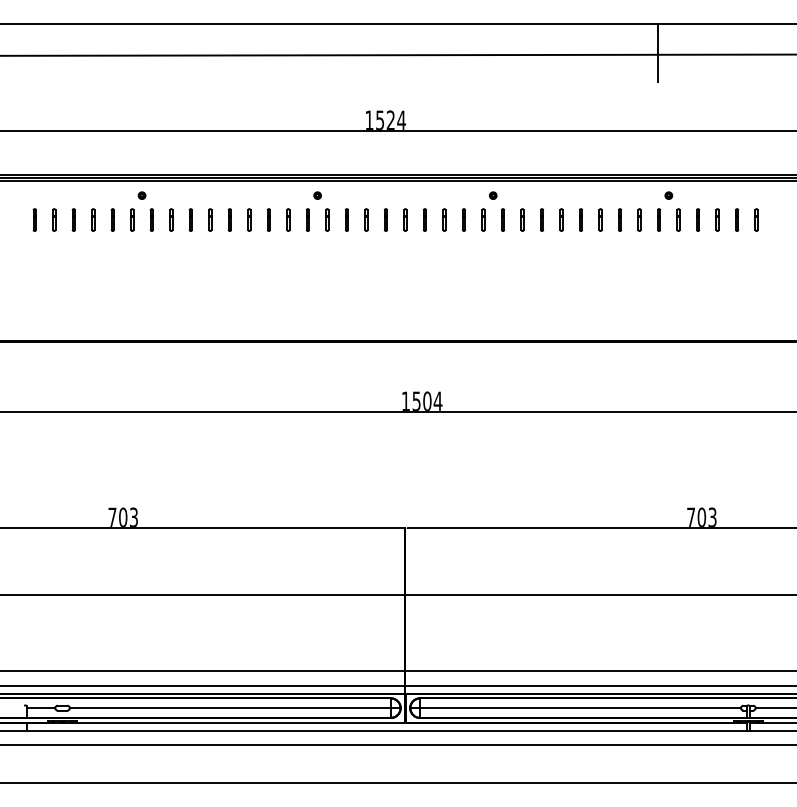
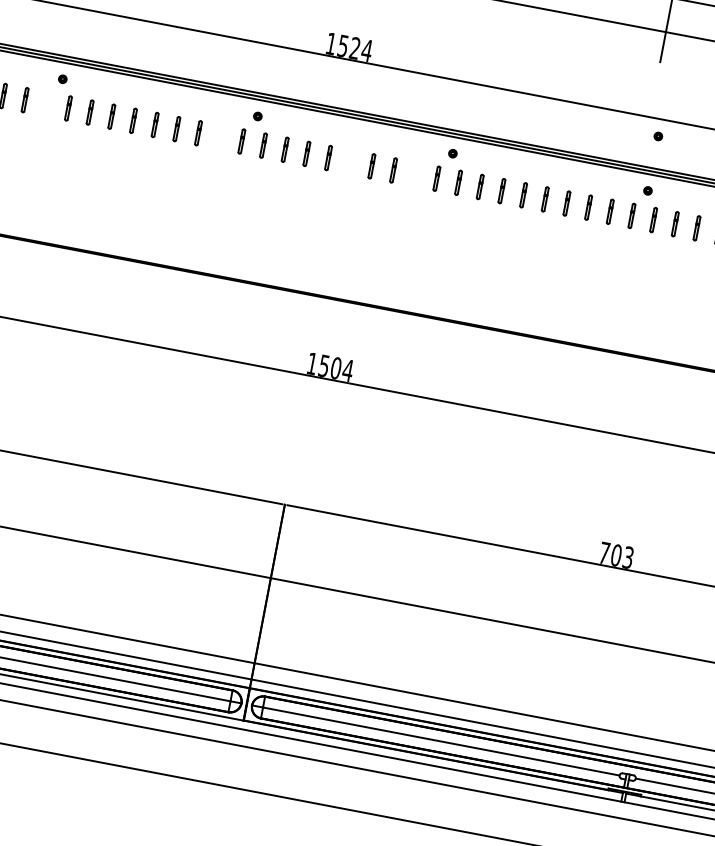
part: (668, 146) -> (658, 136), added
line: (131, 219) -> (46, 103), removed
line: (287, 219) -> (219, 136), removed
line: (404, 219) -> (349, 161), removed
line: (463, 219) -> (414, 173), removed

